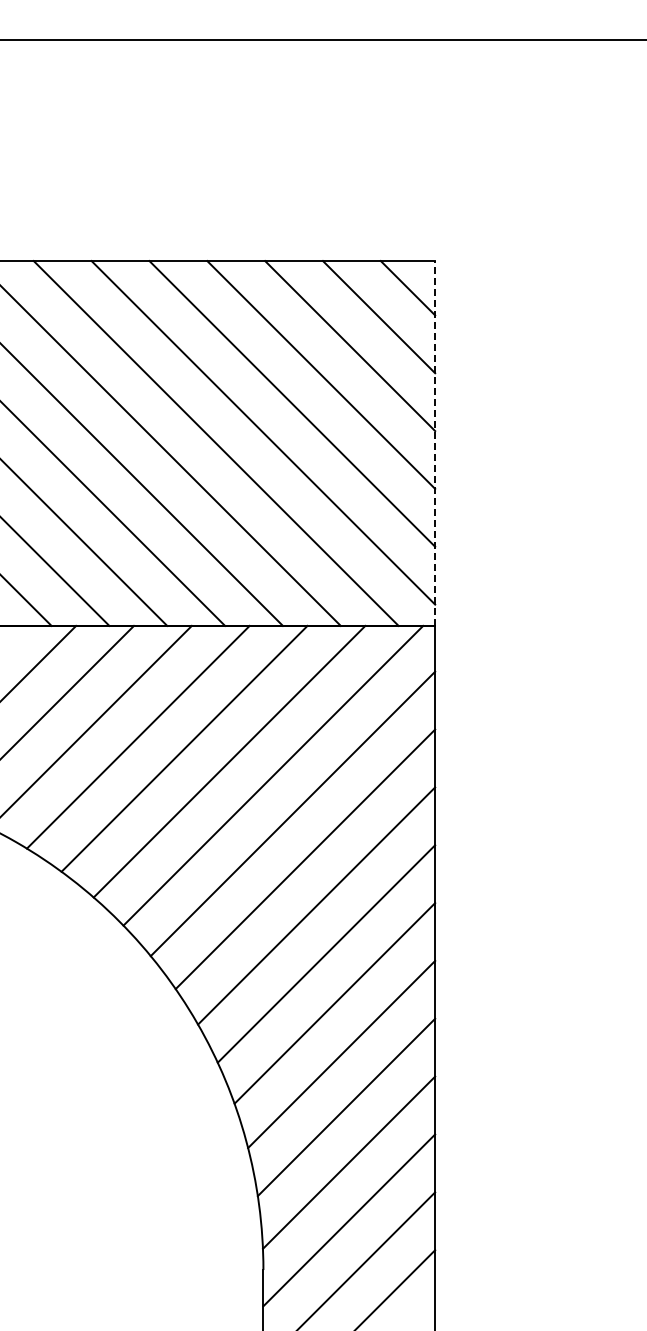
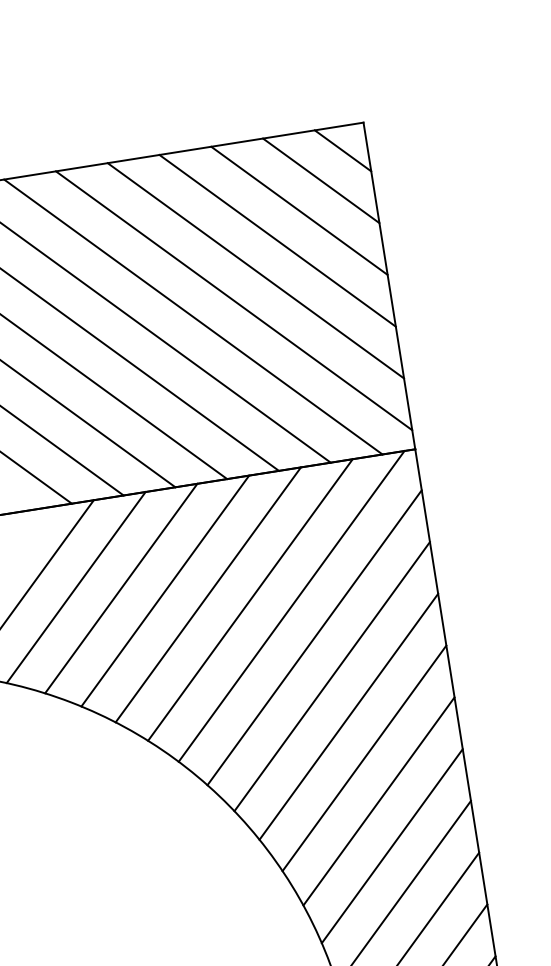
line: (435, 442) -> (389, 285), dashed -> solid

